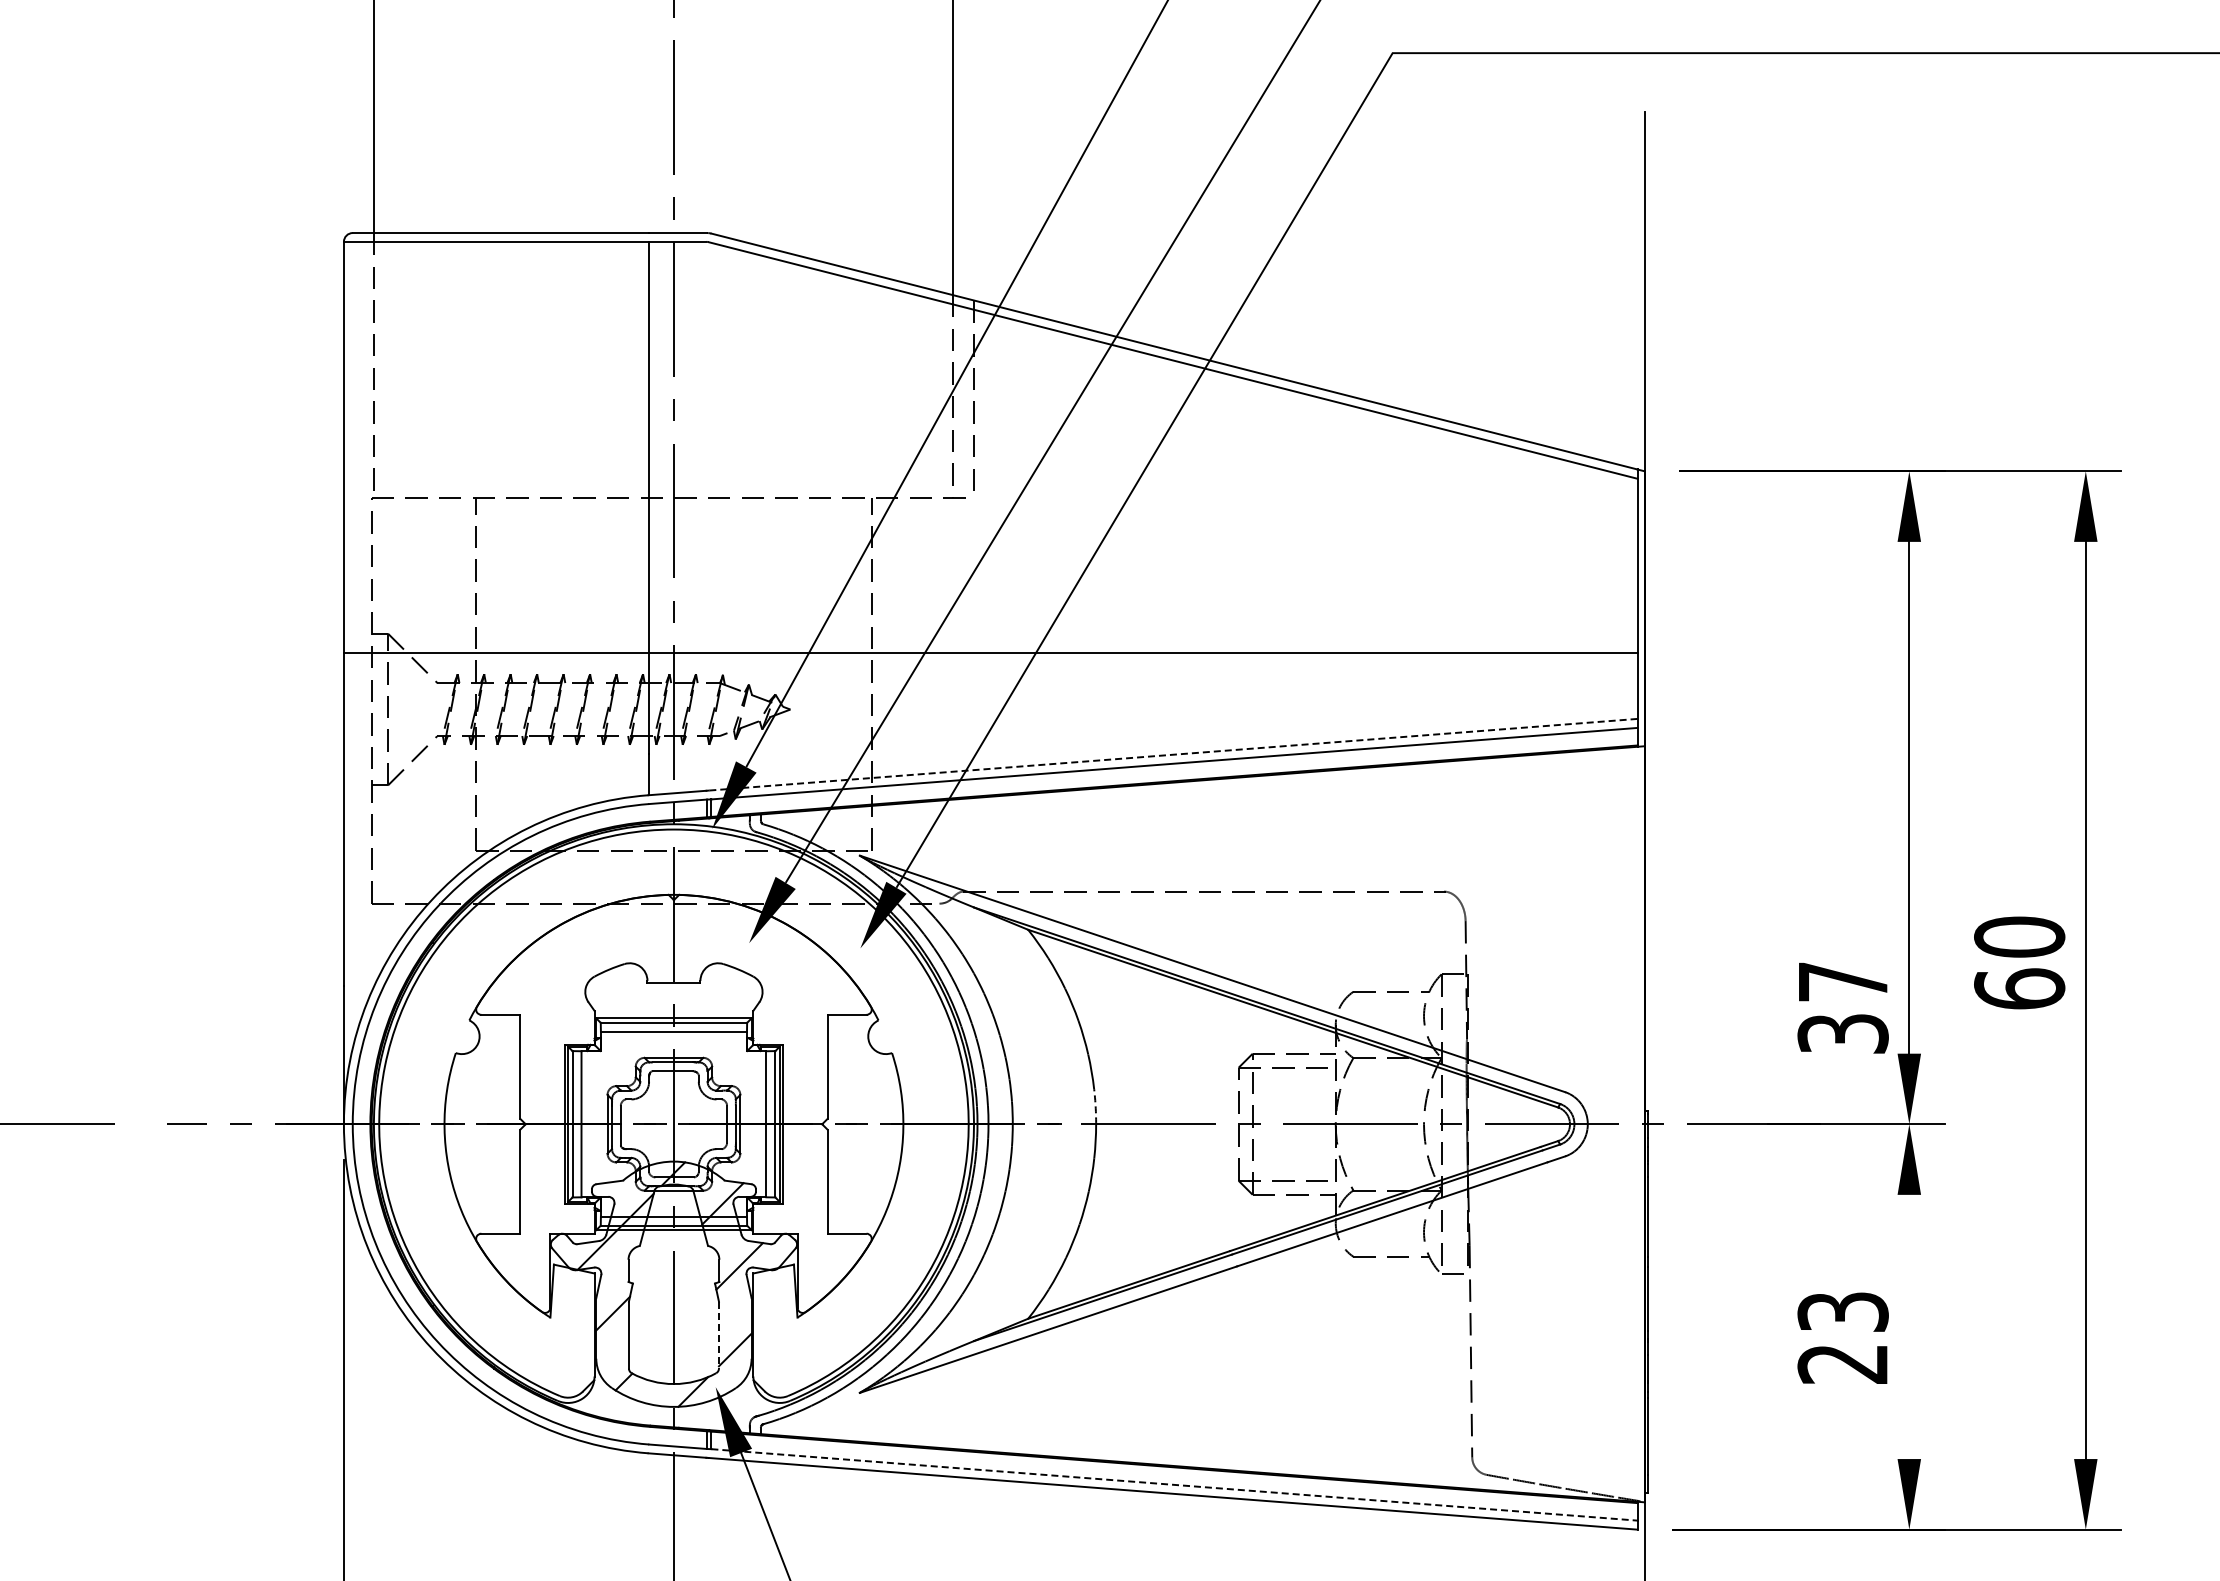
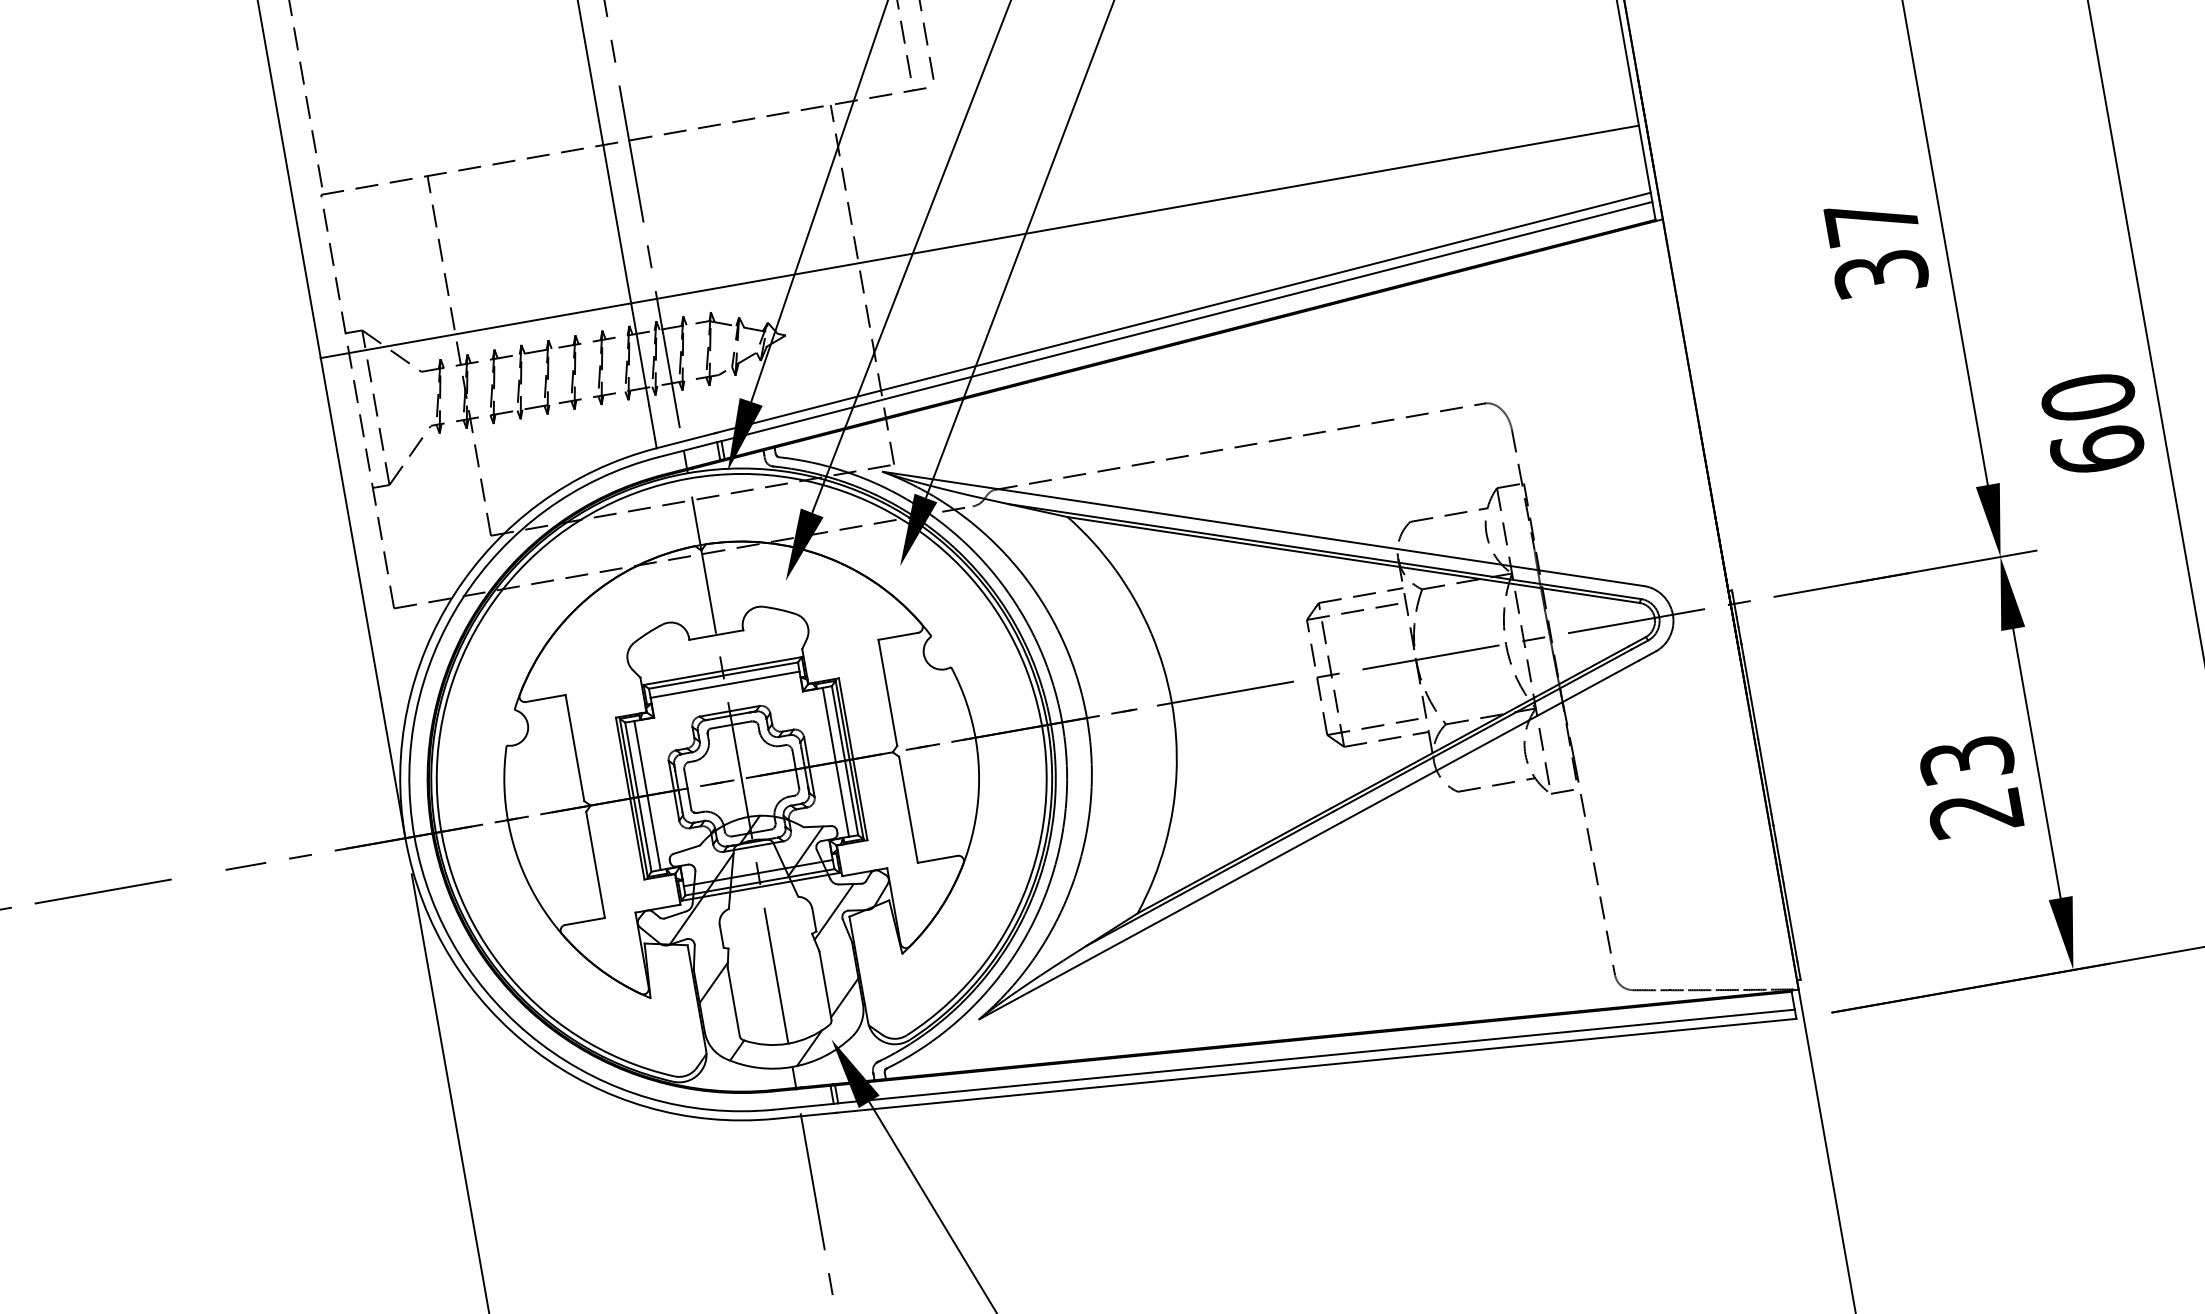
line: (1173, 754) -> (1184, 312), dashed -> solid
text: (2019, 962) -> (2092, 423), moved
text: (1842, 1008) -> (1875, 248), moved
arc: (1095, 1106) -> (1168, 685), dashed -> solid
line: (1909, 1326) -> (2037, 763), added
line: (718, 1335) -> (825, 986), dashed -> solid
line: (1174, 1484) -> (1316, 1056), dashed -> solid

